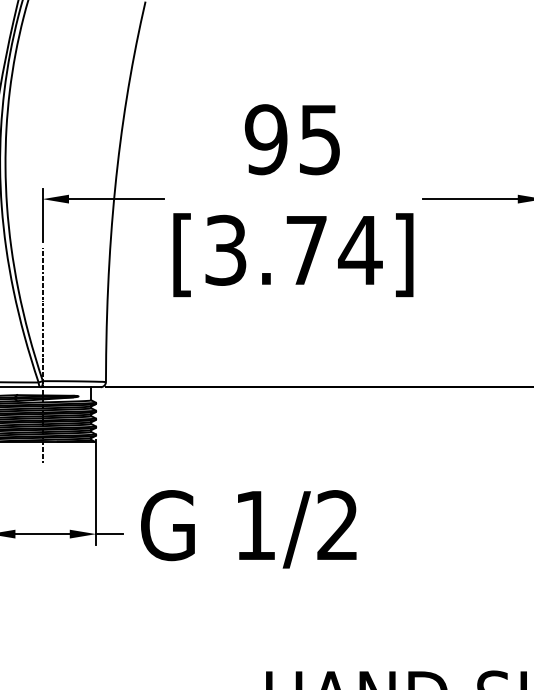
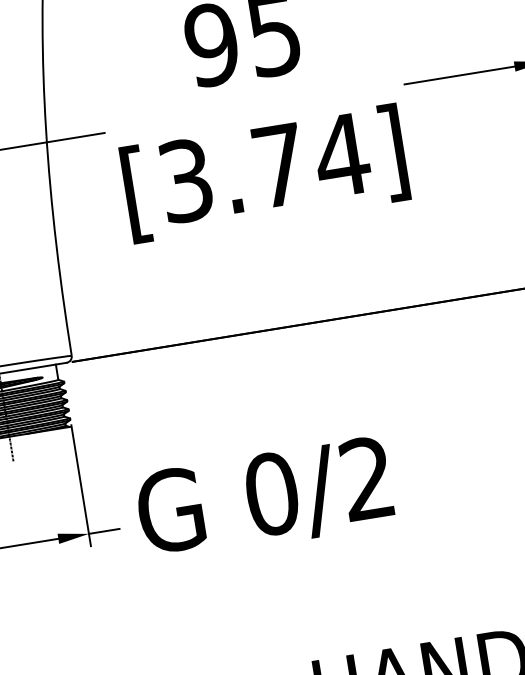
text: (255, 525) -> (271, 493), 1/2 -> 0/2

